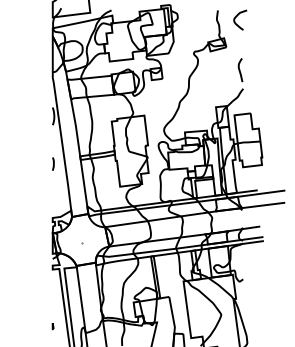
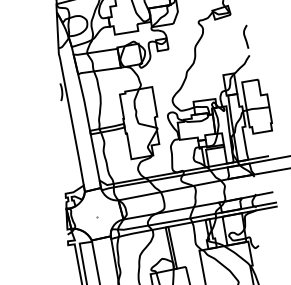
line: (53, 163) -> (63, 139), removed

